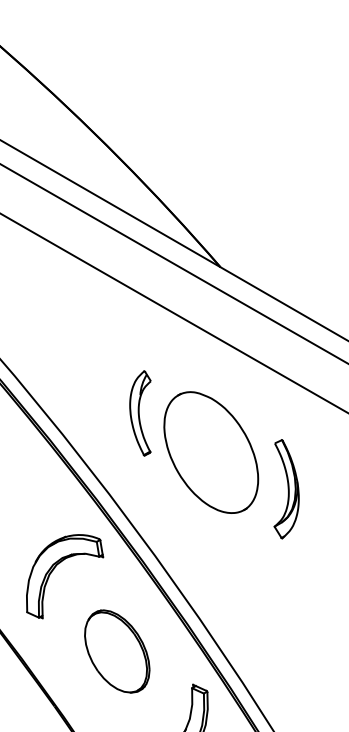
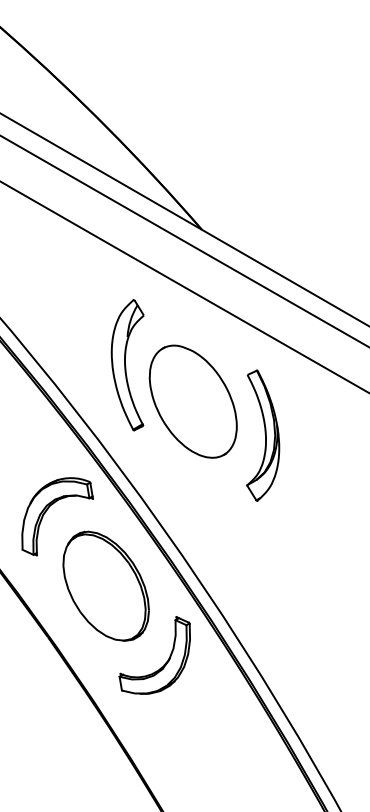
part: (140, 413) -> (127, 365), size x1.67
part: (286, 489) -> (263, 435), size x1.43
part: (116, 650) -> (105, 585), size x1.43

